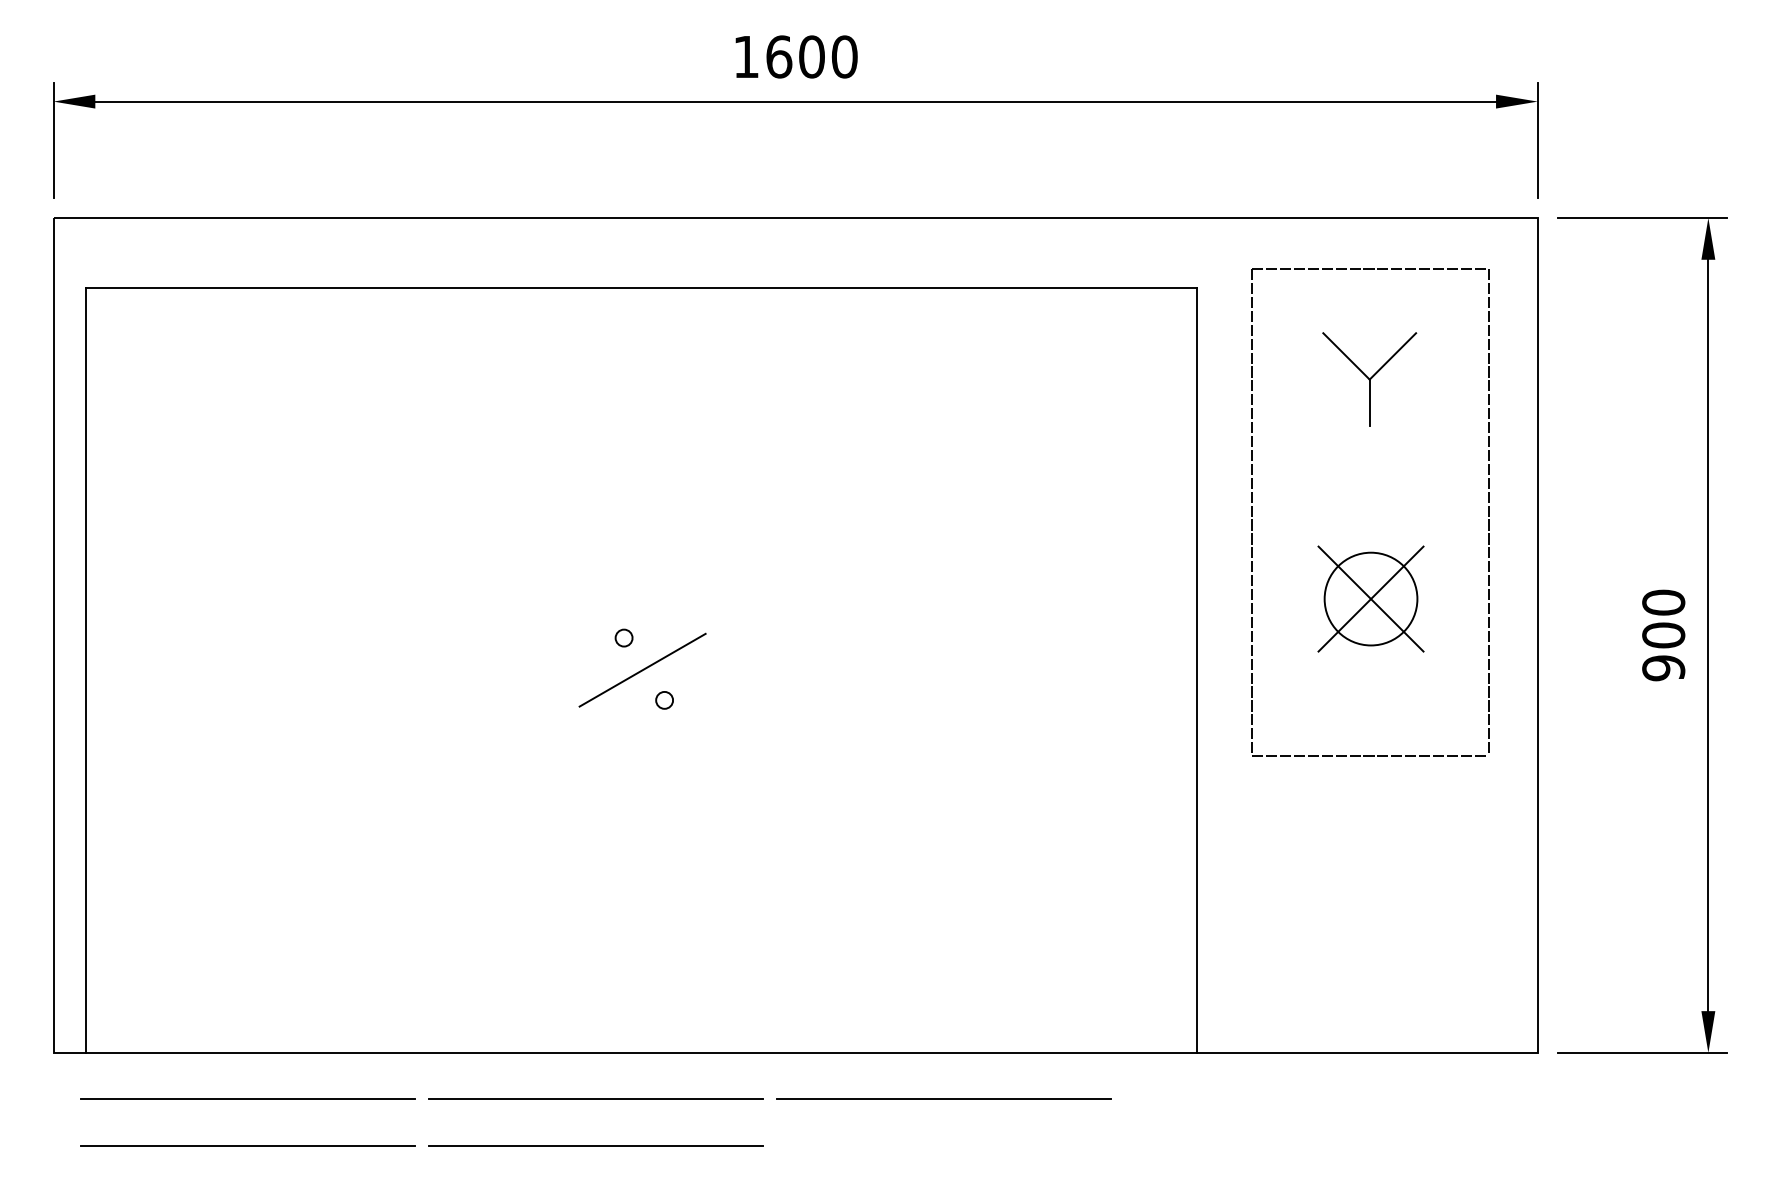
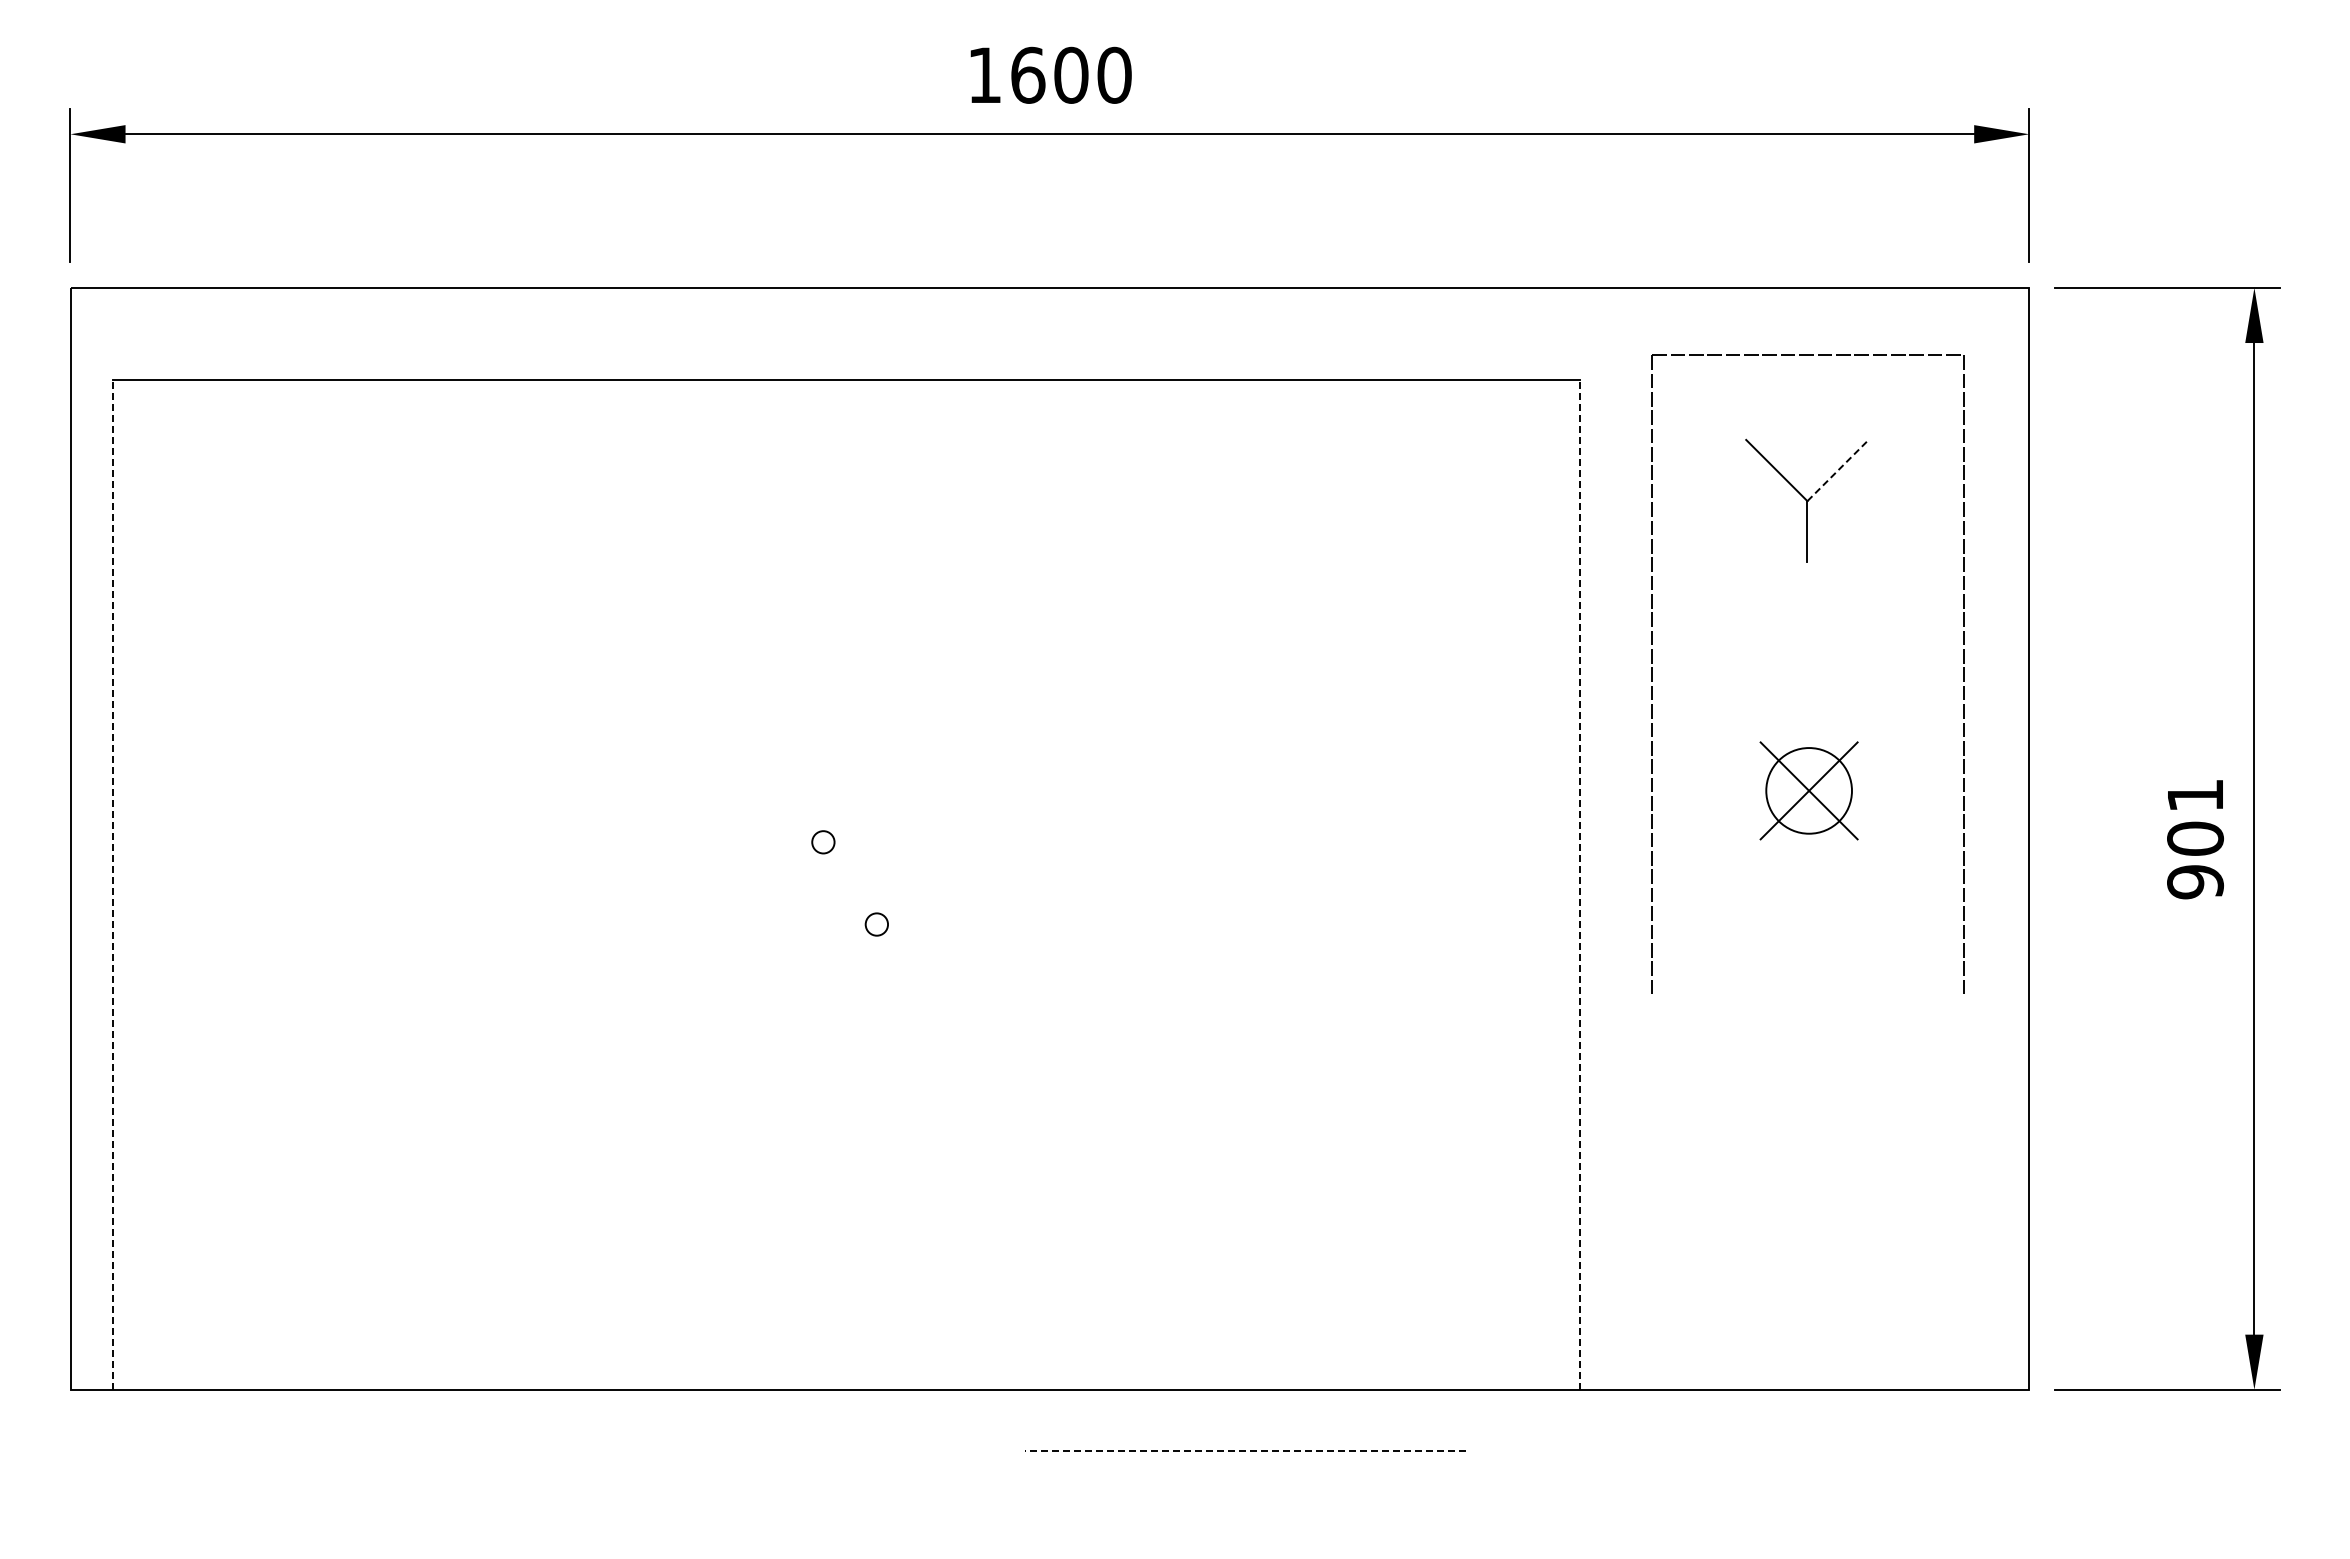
line: (1393, 356) -> (1838, 470), solid -> dashed
part: (1370, 598) -> (1808, 790), size x0.7
text: (1663, 602) -> (2195, 795), 900 -> 901
line: (86, 670) -> (113, 884), solid -> dashed
line: (642, 670) -> (847, 884), removed
line: (1197, 670) -> (1580, 884), solid -> dashed
line: (1370, 755) -> (1808, 997), removed
line: (248, 1098) -> (327, 1450), removed
line: (596, 1098) -> (786, 1450), removed
line: (943, 1098) -> (1245, 1450), solid -> dashed
line: (248, 1145) -> (327, 1512), removed
line: (596, 1145) -> (786, 1512), removed

